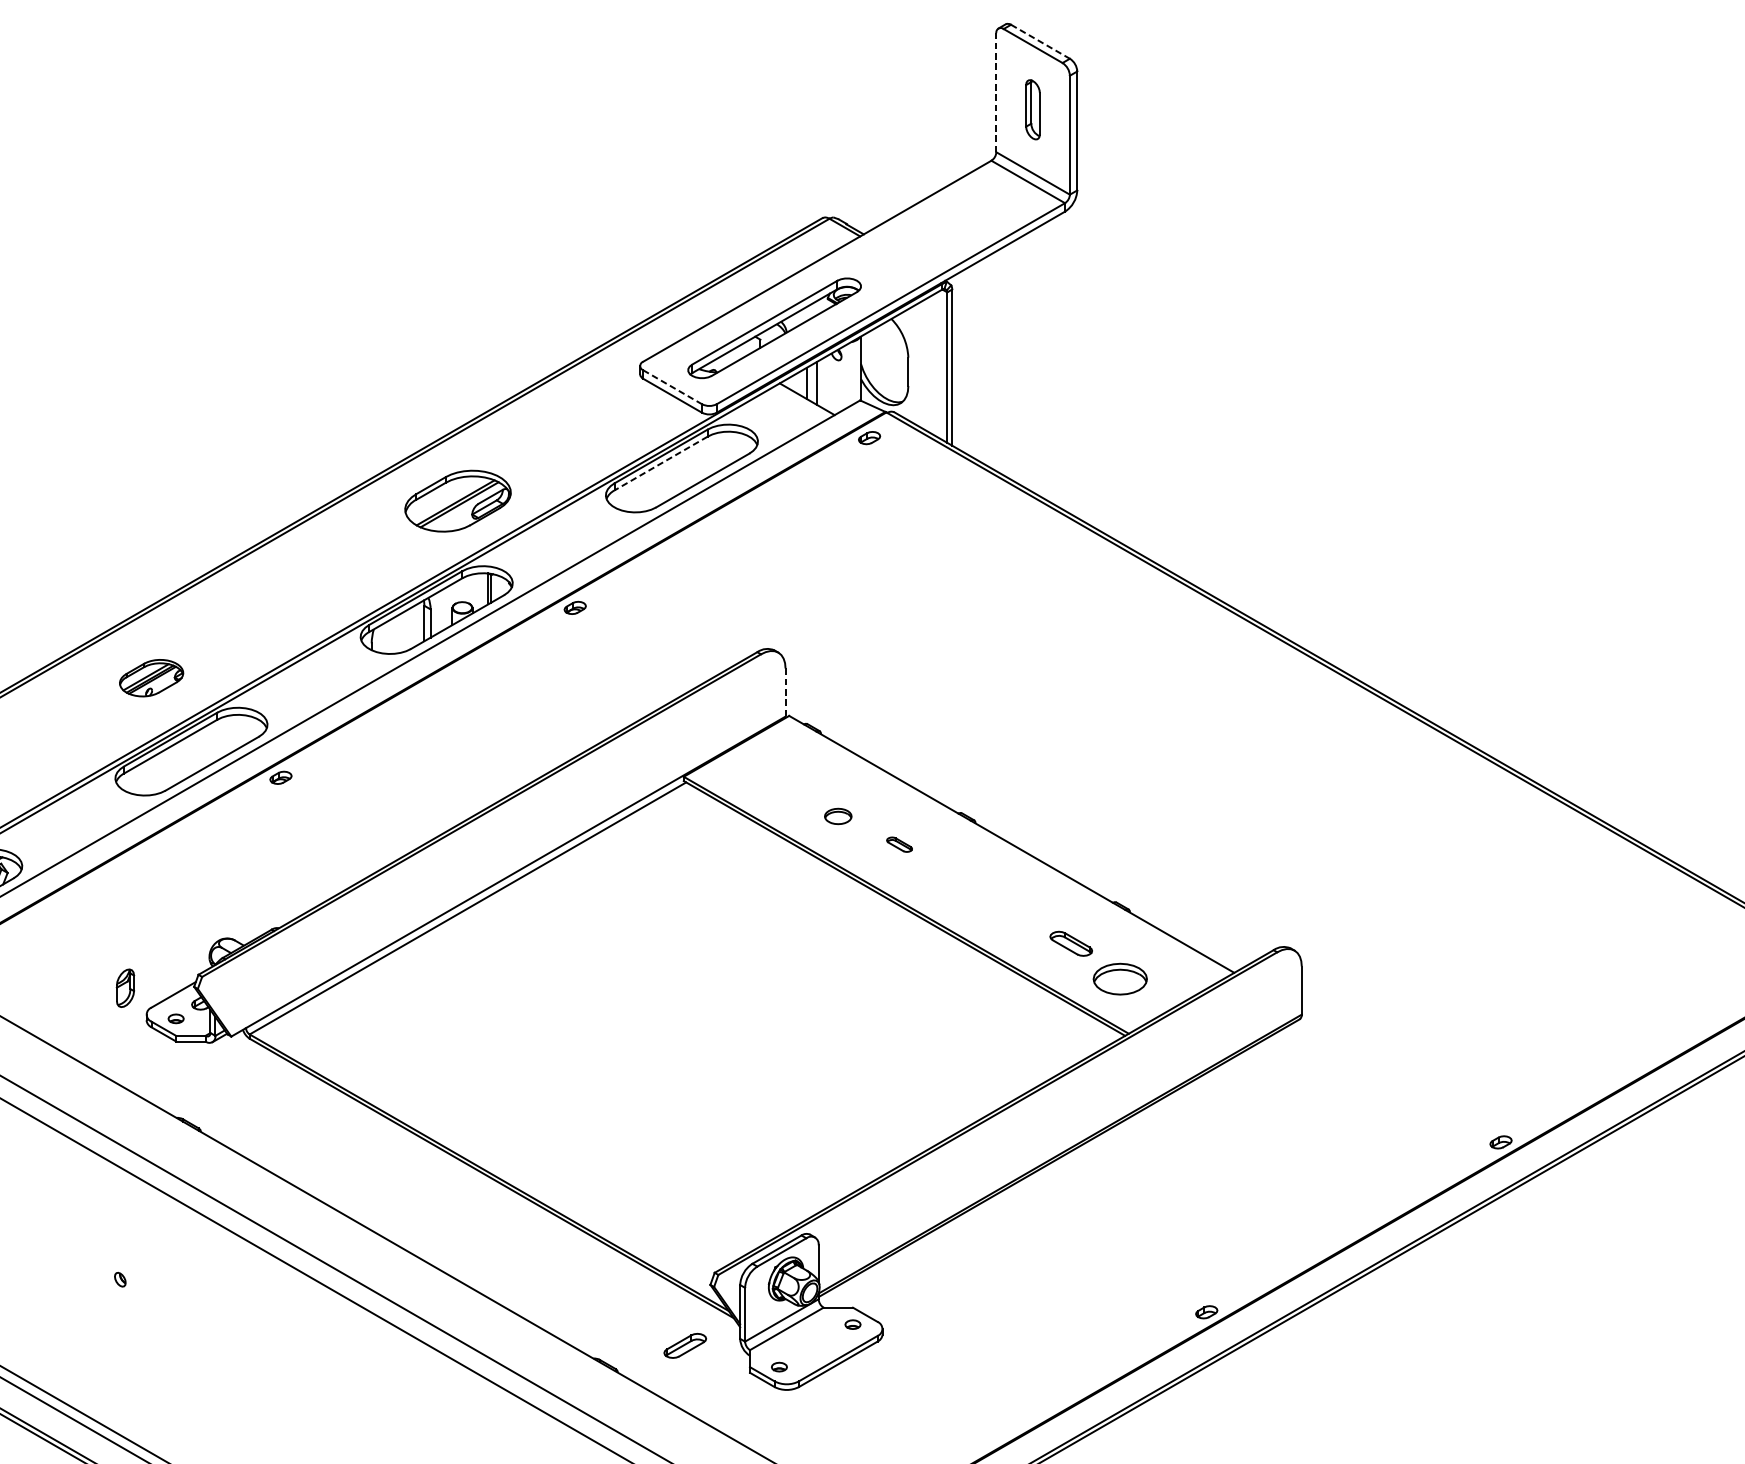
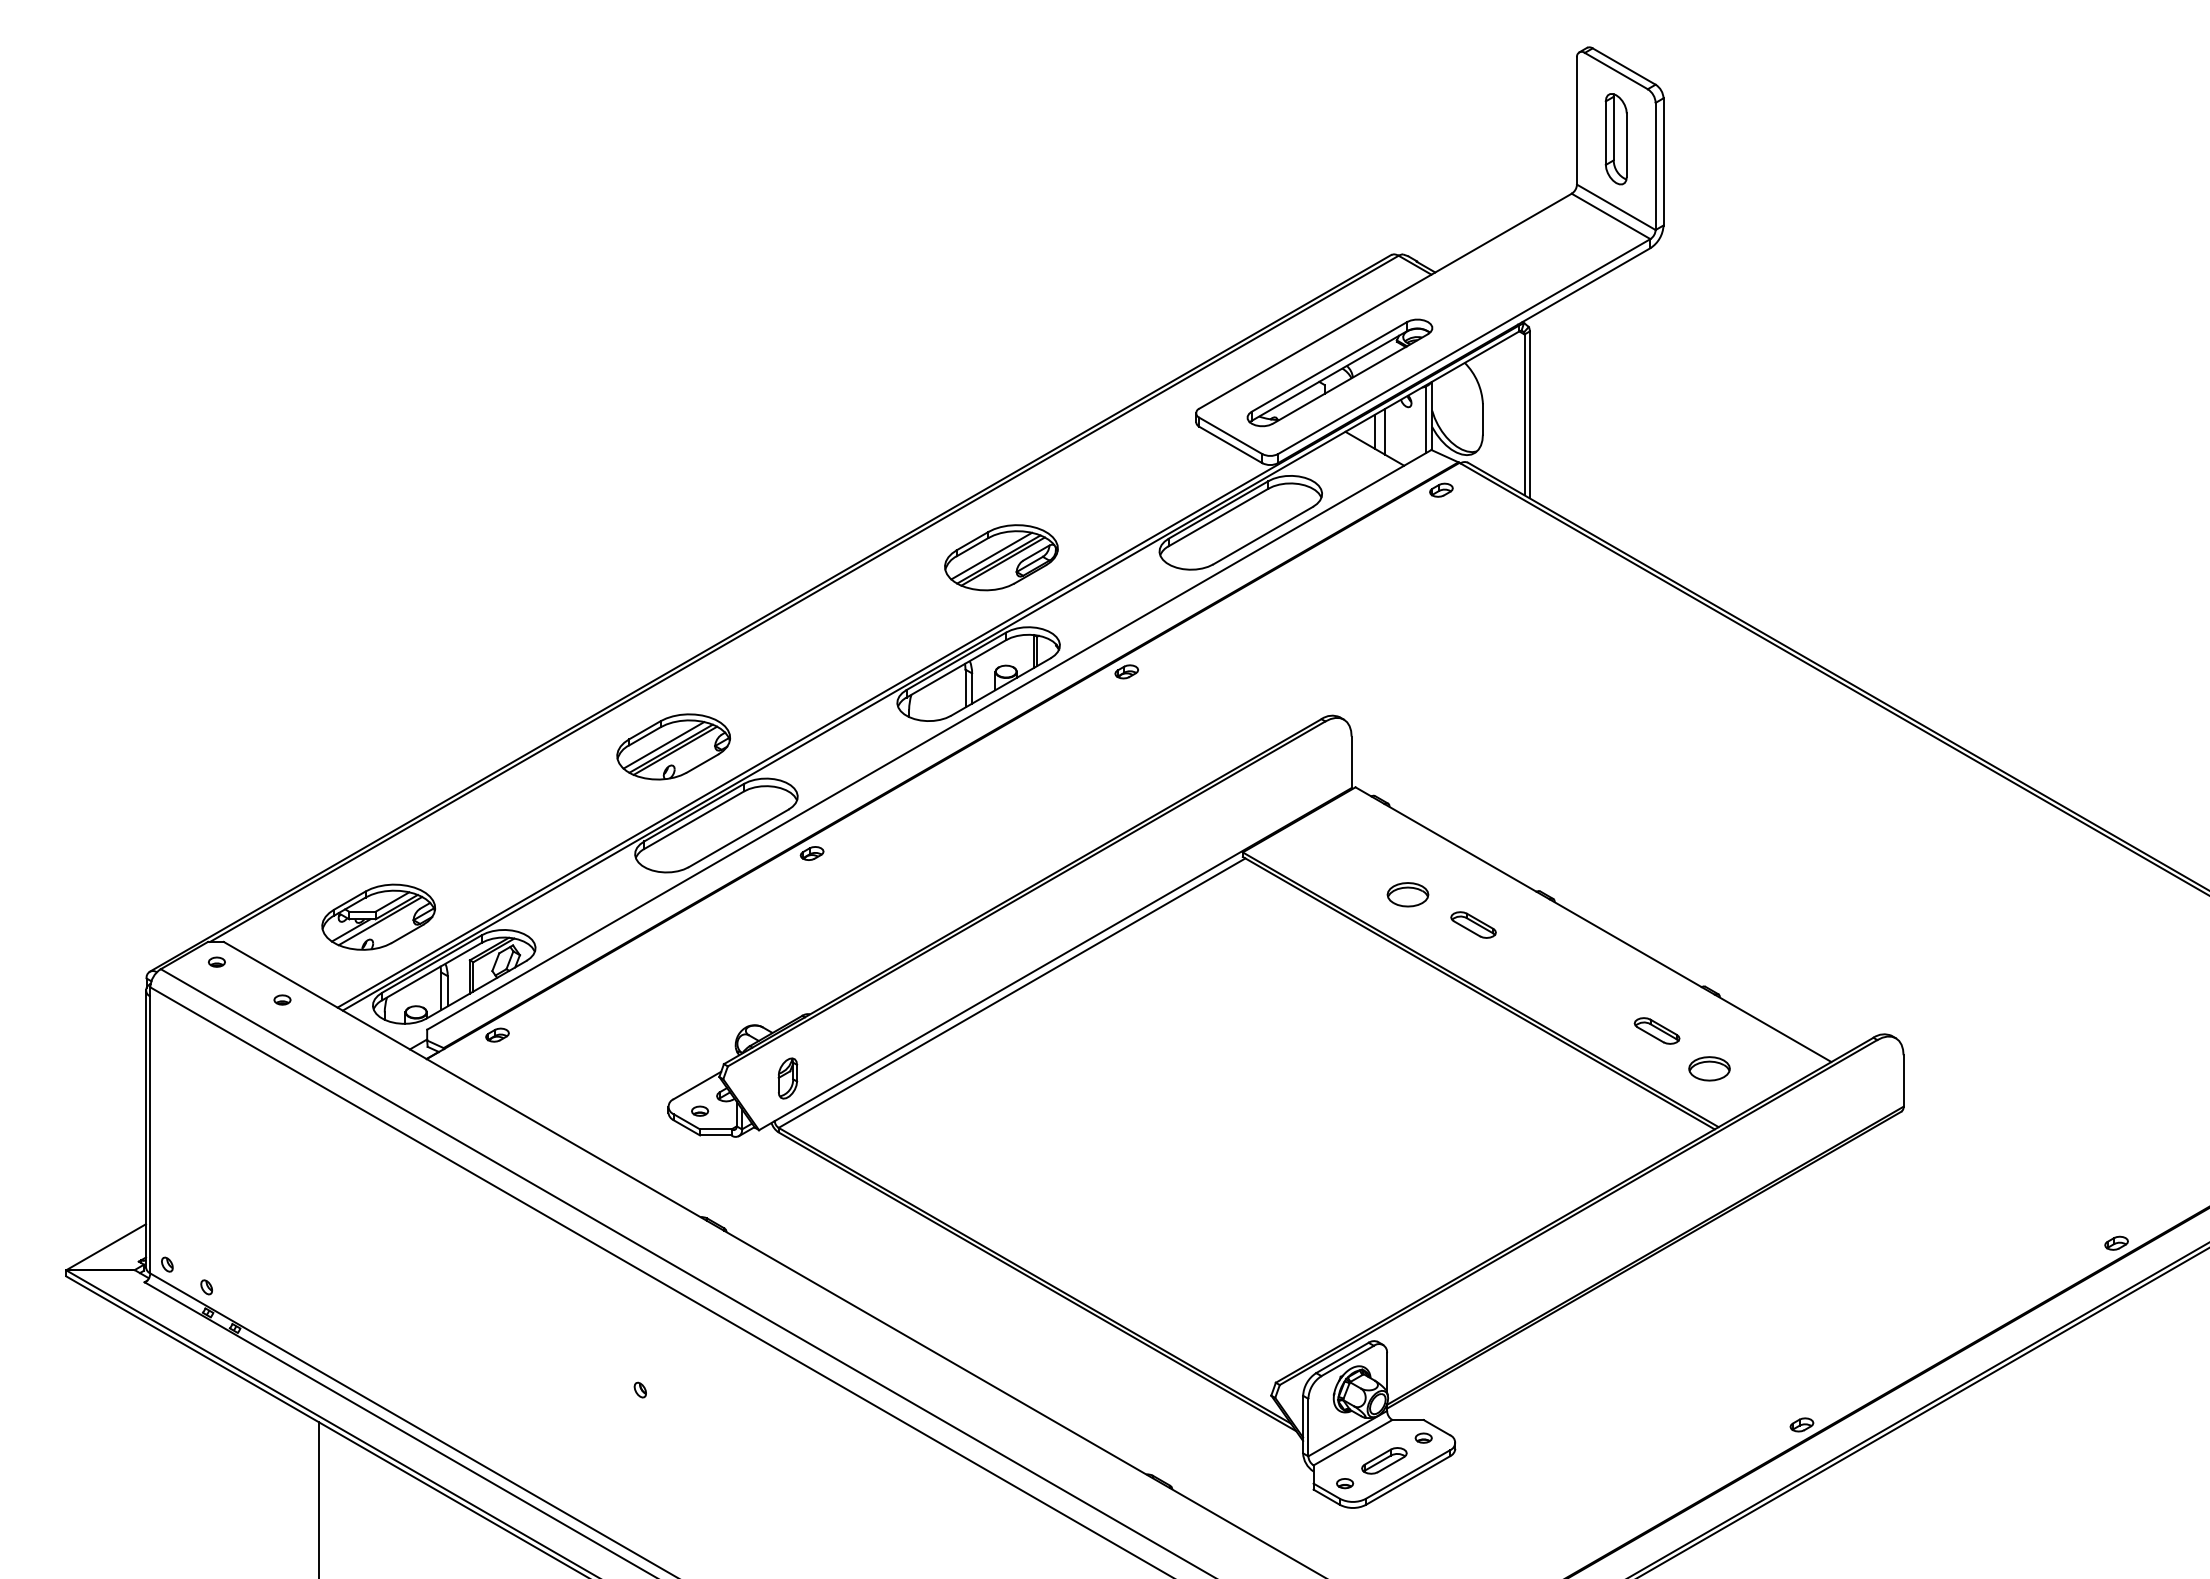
line: (1040, 41) -> (1624, 66), dashed -> solid
line: (996, 93) -> (1577, 121), dashed -> solid
part: (1032, 110) -> (1615, 139), size x1.43
line: (854, 371) -> (1425, 419), added
line: (673, 387) -> (1231, 436), dashed -> solid
line: (661, 463) -> (1218, 517), dashed -> solid
line: (448, 499) -> (991, 555), added
part: (151, 677) -> (673, 746), size x1.67
line: (785, 692) -> (1351, 762), dashed -> solid
part: (837, 816) -> (1407, 894), size x1.43
part: (899, 844) -> (1473, 924), size x1.67
part: (1120, 978) -> (1709, 1068), size x0.71
part: (125, 988) -> (787, 1078), moved
part: (685, 1345) -> (1384, 1460), moved

